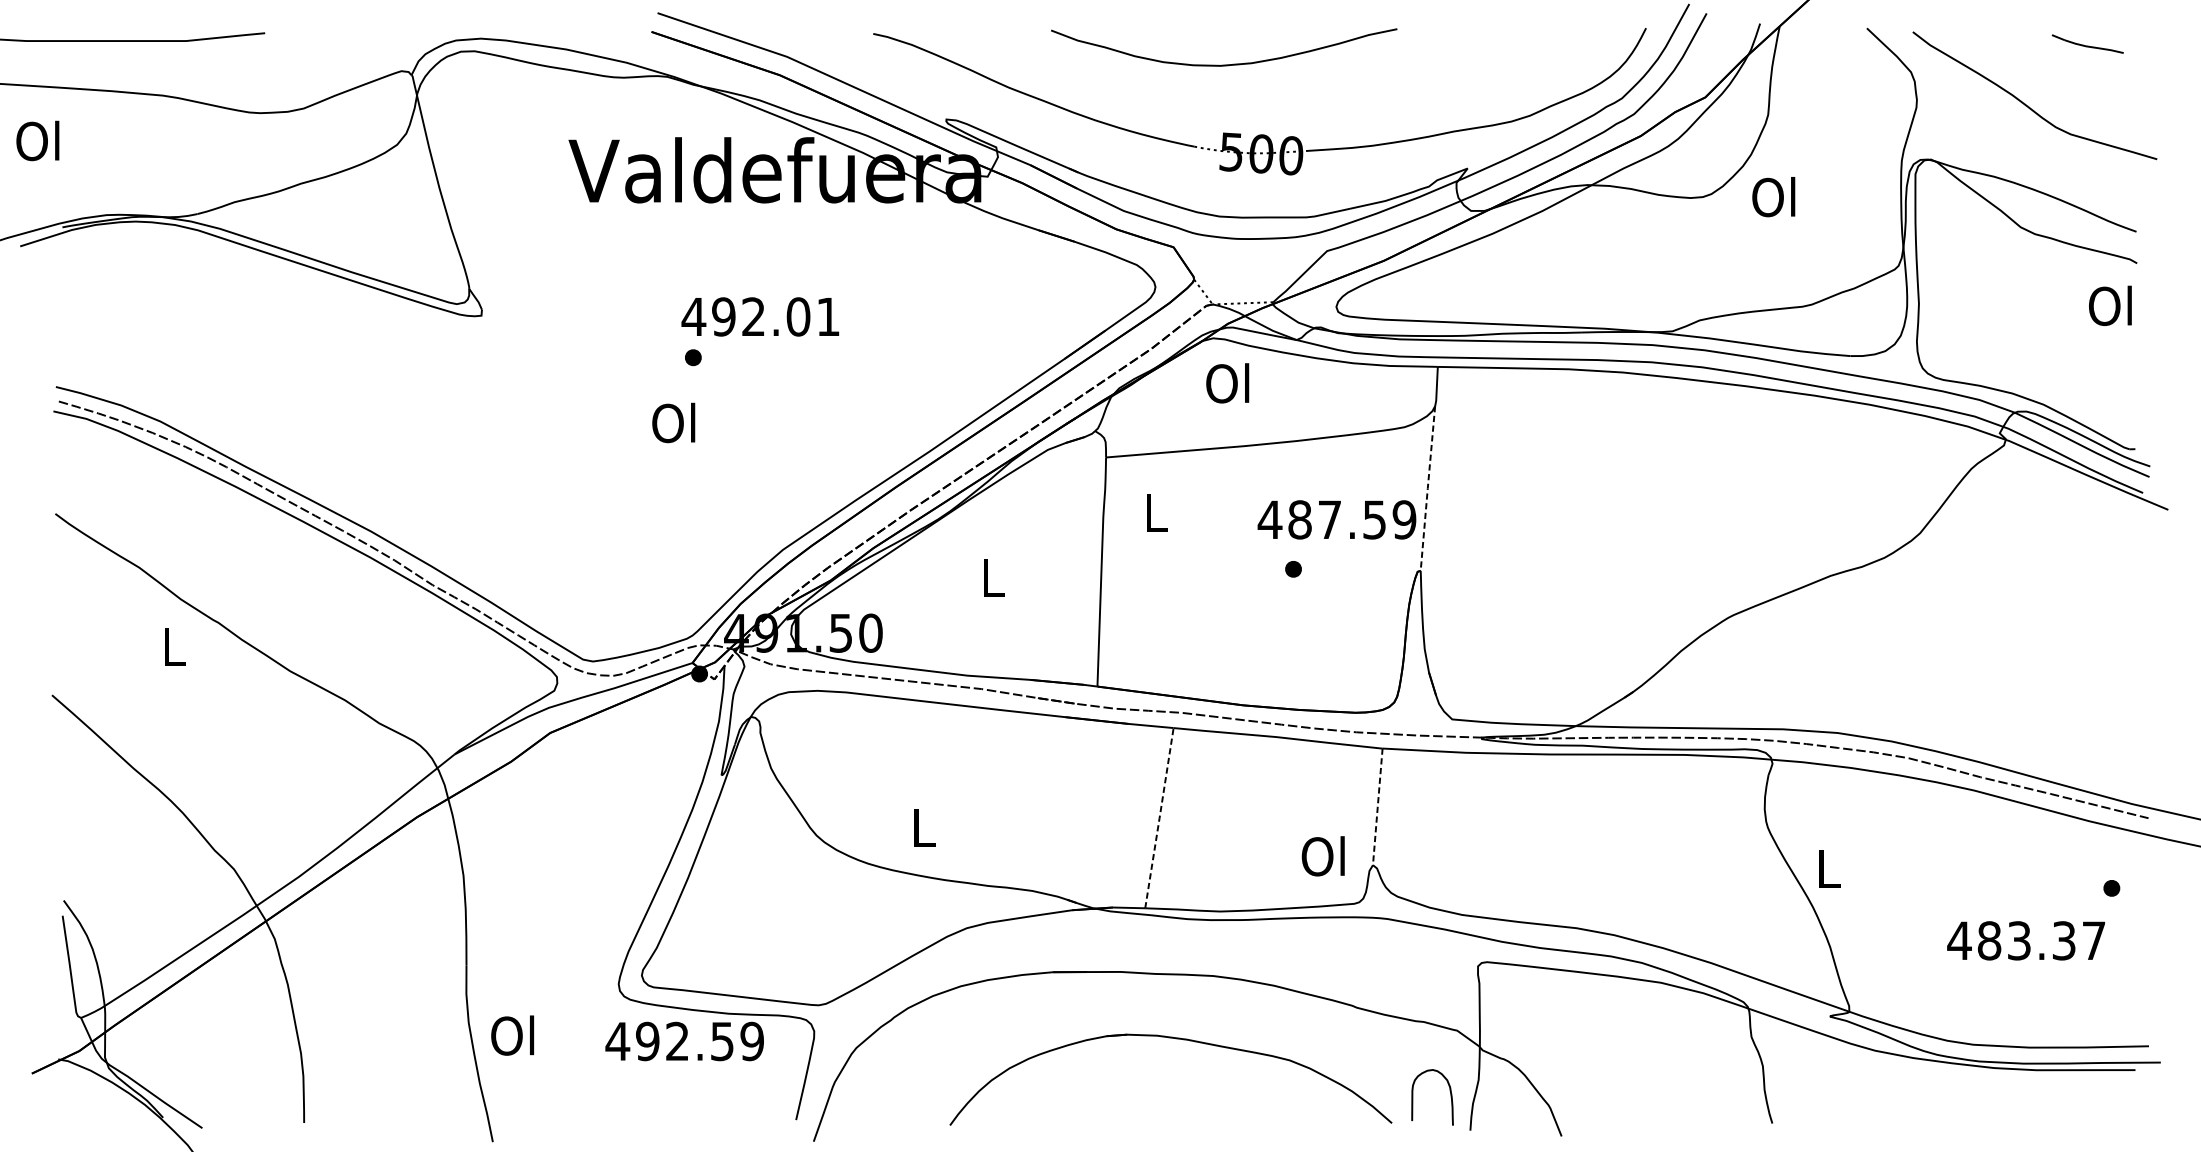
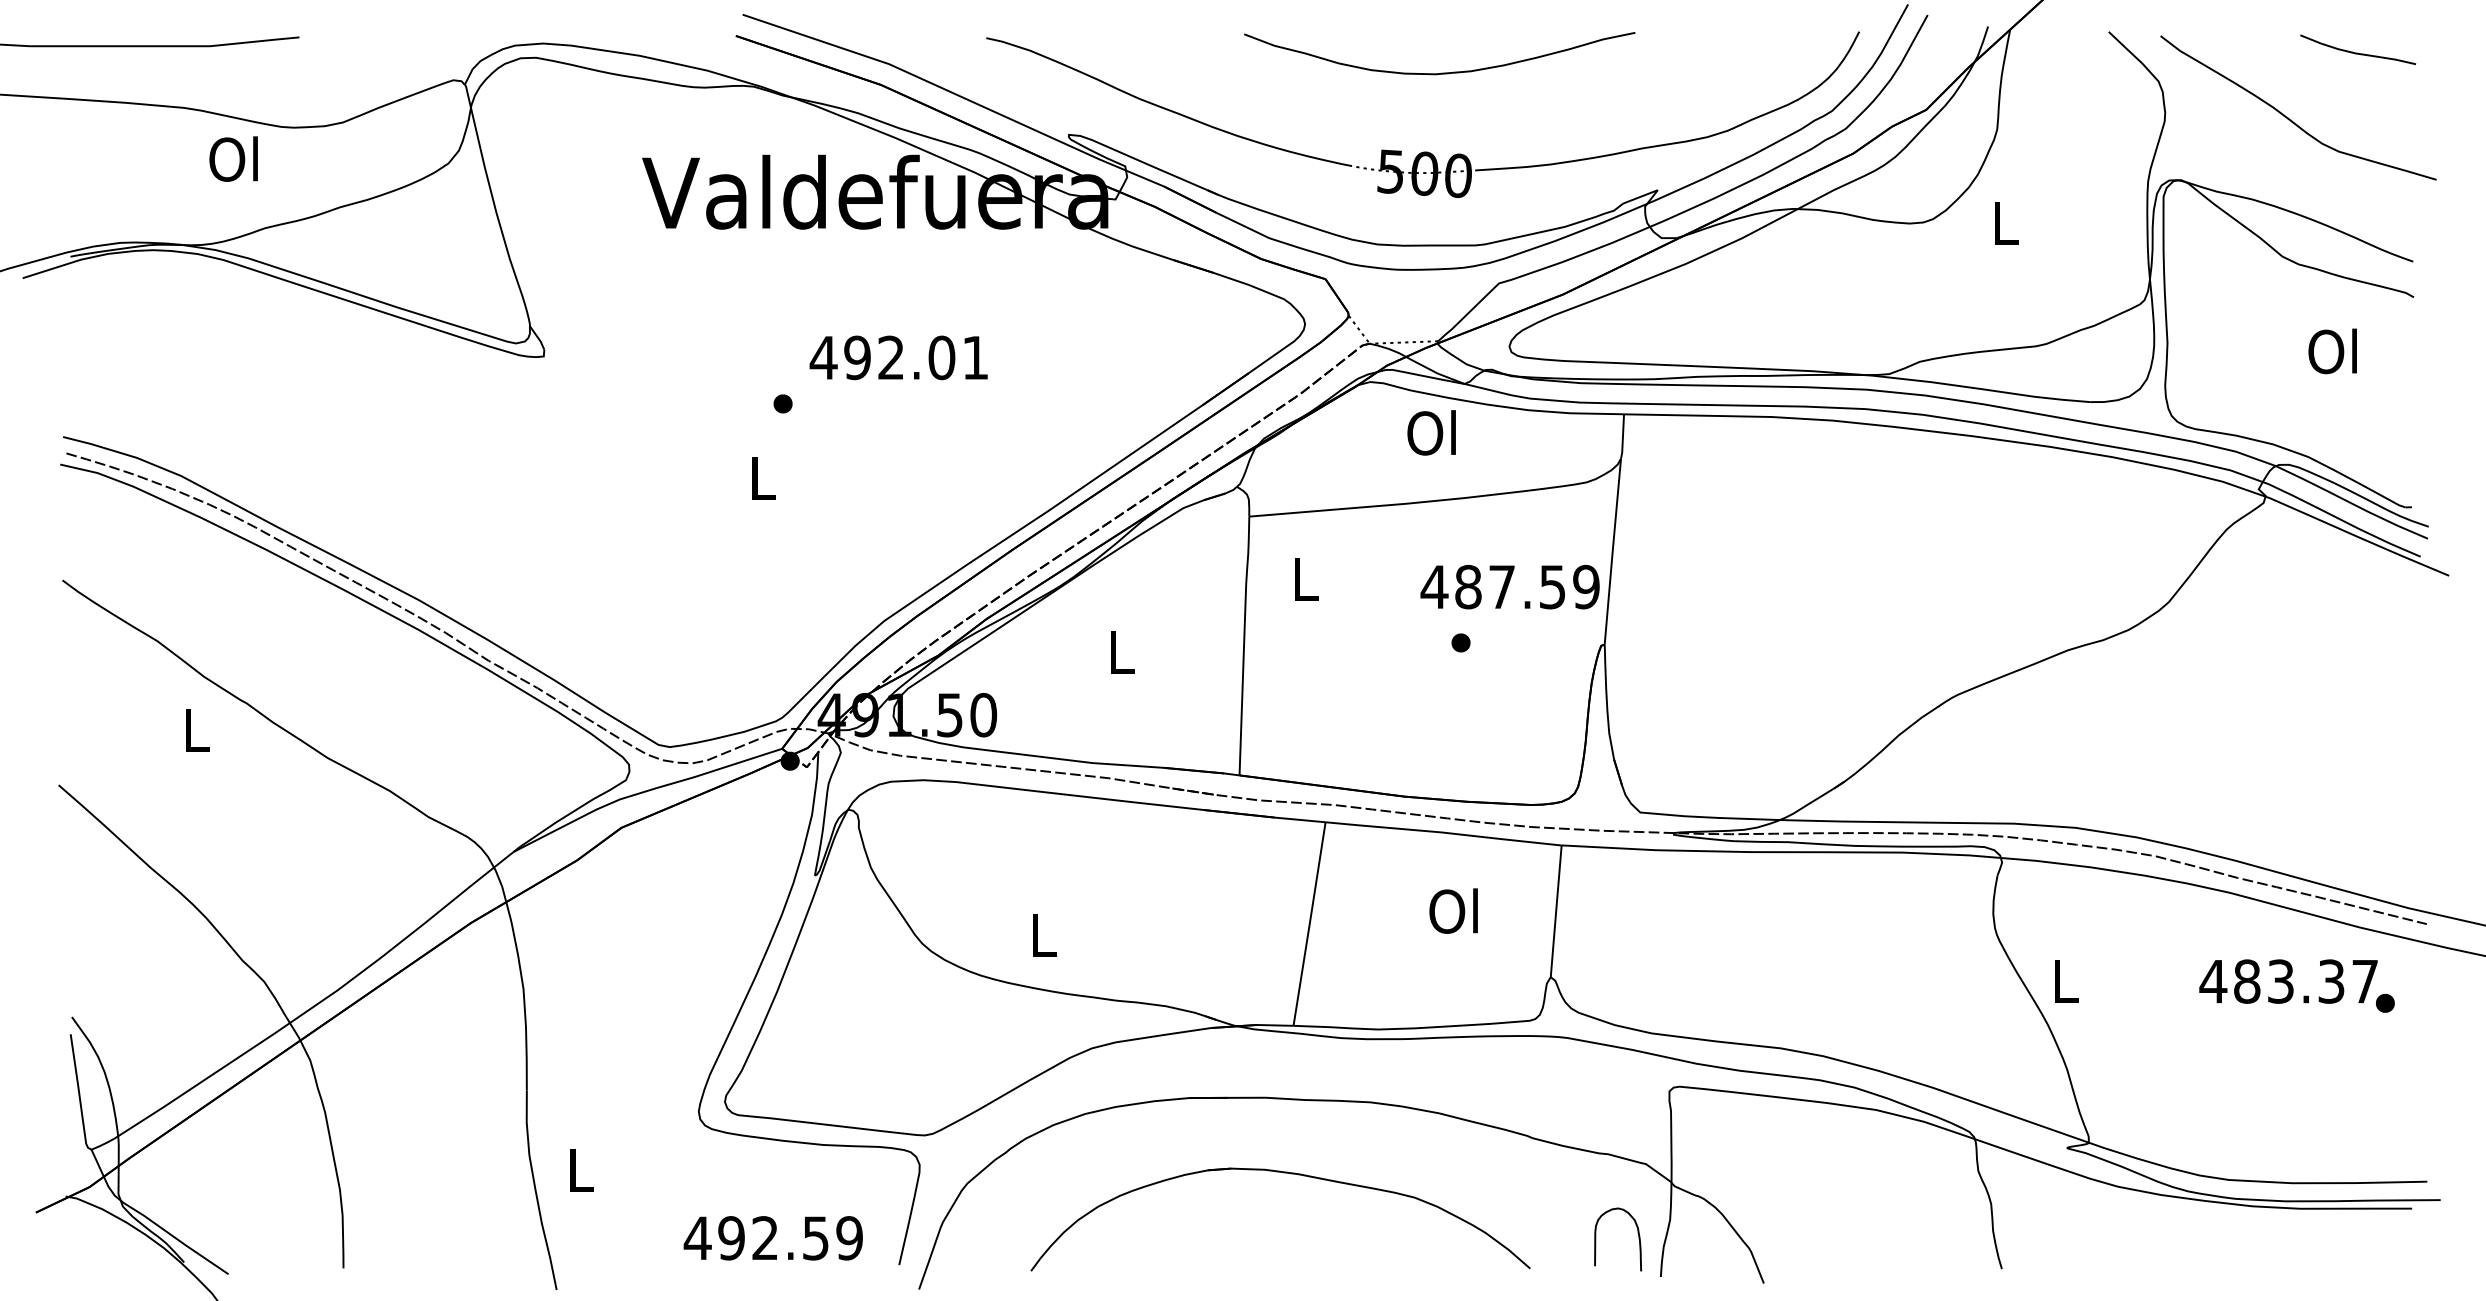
part: (2088, 43) -> (2358, 49), size x1.43
curve: (1225, 64) -> (1441, 72), moved
text: (37, 140) -> (233, 158), moved
text: (1773, 197) -> (2003, 222), Ol -> L
text: (2110, 305) -> (2332, 351), moved
text: (760, 316) -> (898, 357), moved
text: (1227, 383) -> (1431, 432), moved
text: (673, 422) -> (760, 477), Ol -> L
line: (1427, 488) -> (1612, 551), dashed -> solid
line: (1378, 807) -> (1556, 911), dashed -> solid
line: (1159, 818) -> (1309, 924), dashed -> solid
text: (1323, 855) -> (1453, 910), moved
text: (2026, 940) -> (2288, 981), moved
text: (512, 1035) -> (578, 1169), Ol -> L
part: (1173, 1039) -> (1283, 1173), moved
text: (683, 1041) -> (772, 1238), moved

